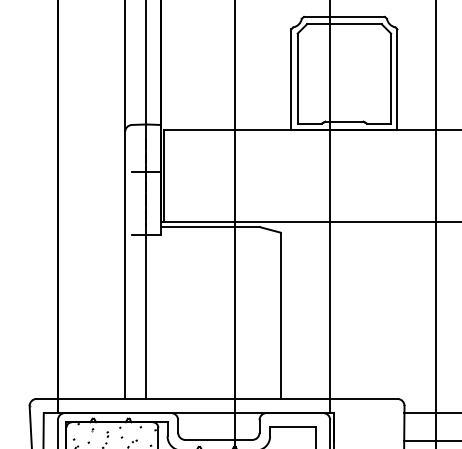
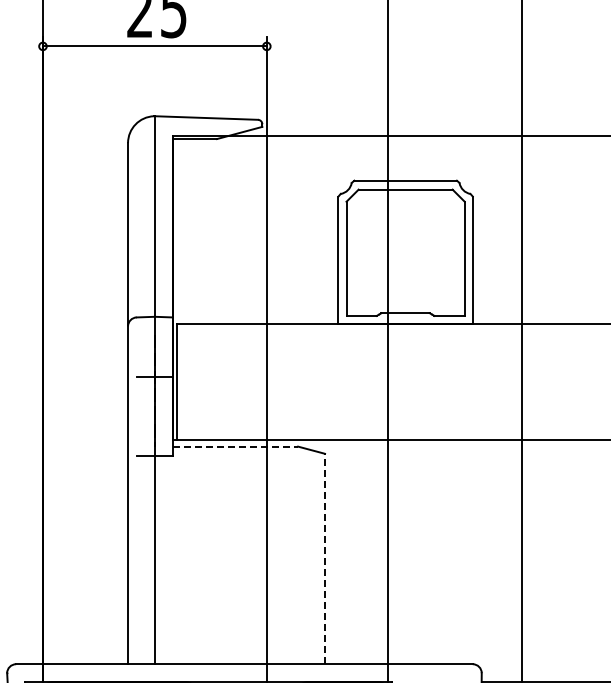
line: (210, 226) -> (235, 446), solid -> dashed
line: (281, 315) -> (325, 558), solid -> dashed

